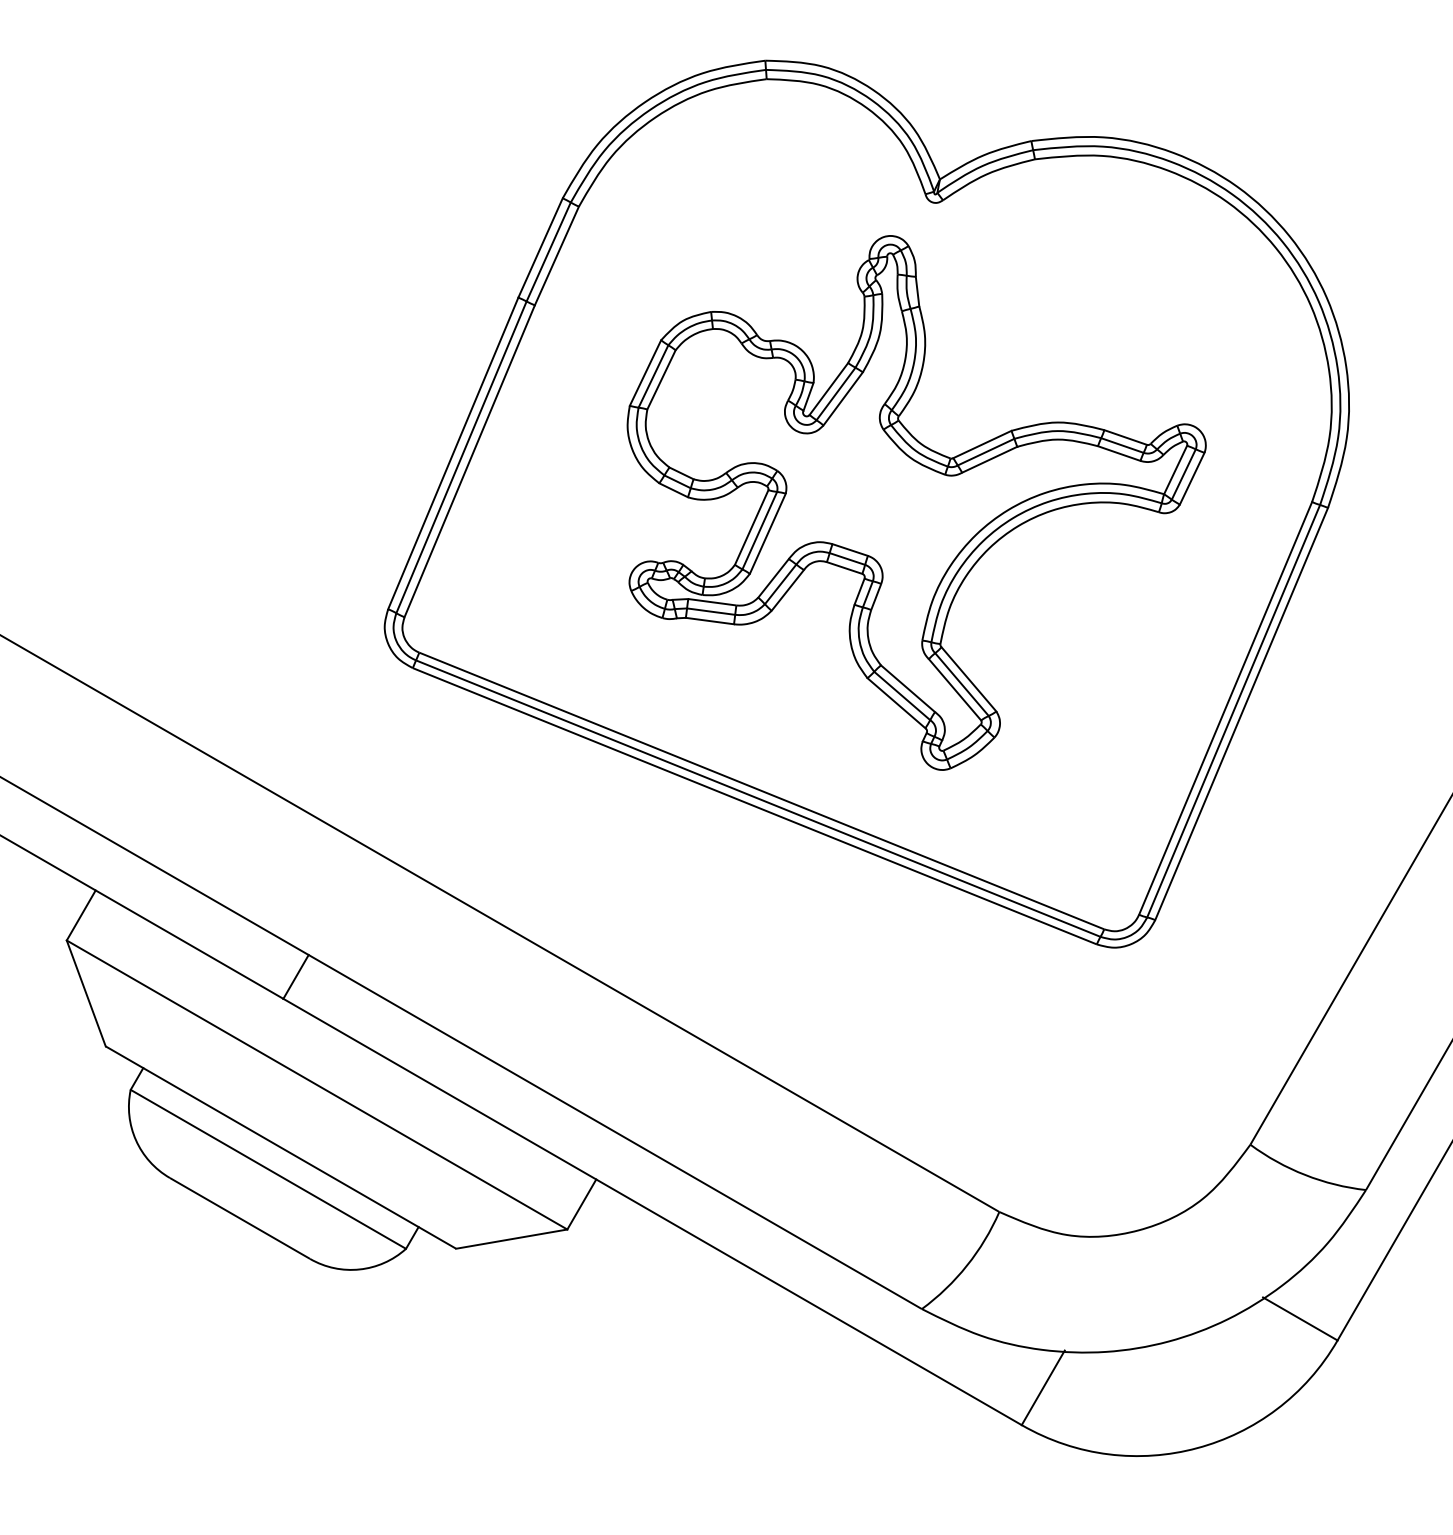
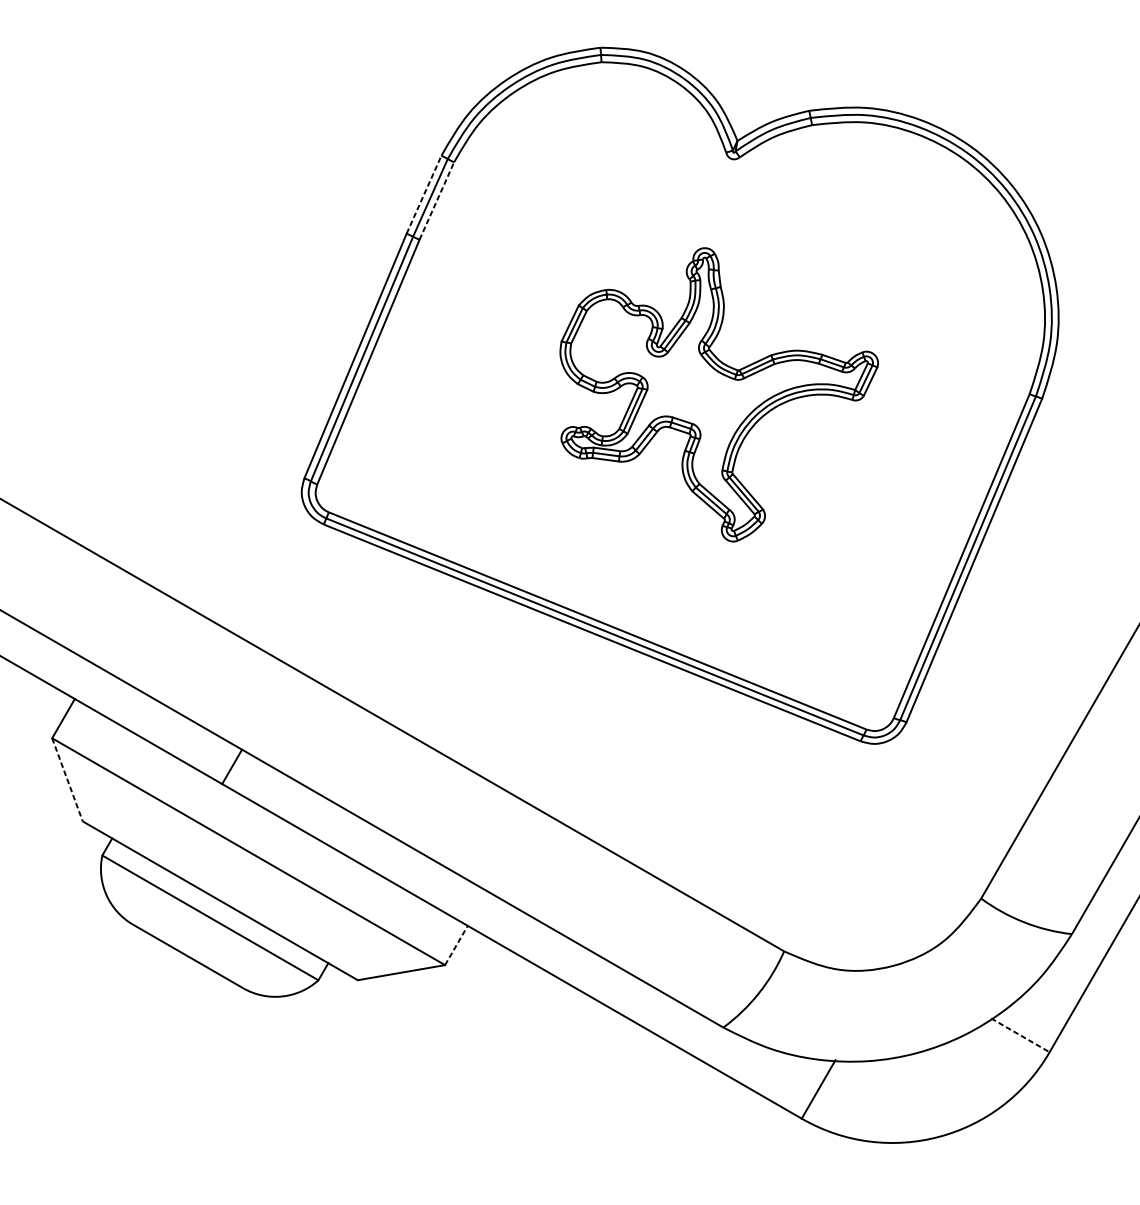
line: (540, 247) -> (424, 194), solid -> dashed
line: (557, 255) -> (437, 200), solid -> dashed
part: (916, 502) -> (719, 394), size x0.7
line: (86, 993) -> (67, 779), solid -> dashed
line: (581, 1204) -> (456, 945), solid -> dashed
line: (1300, 1319) -> (1020, 1035), solid -> dashed

